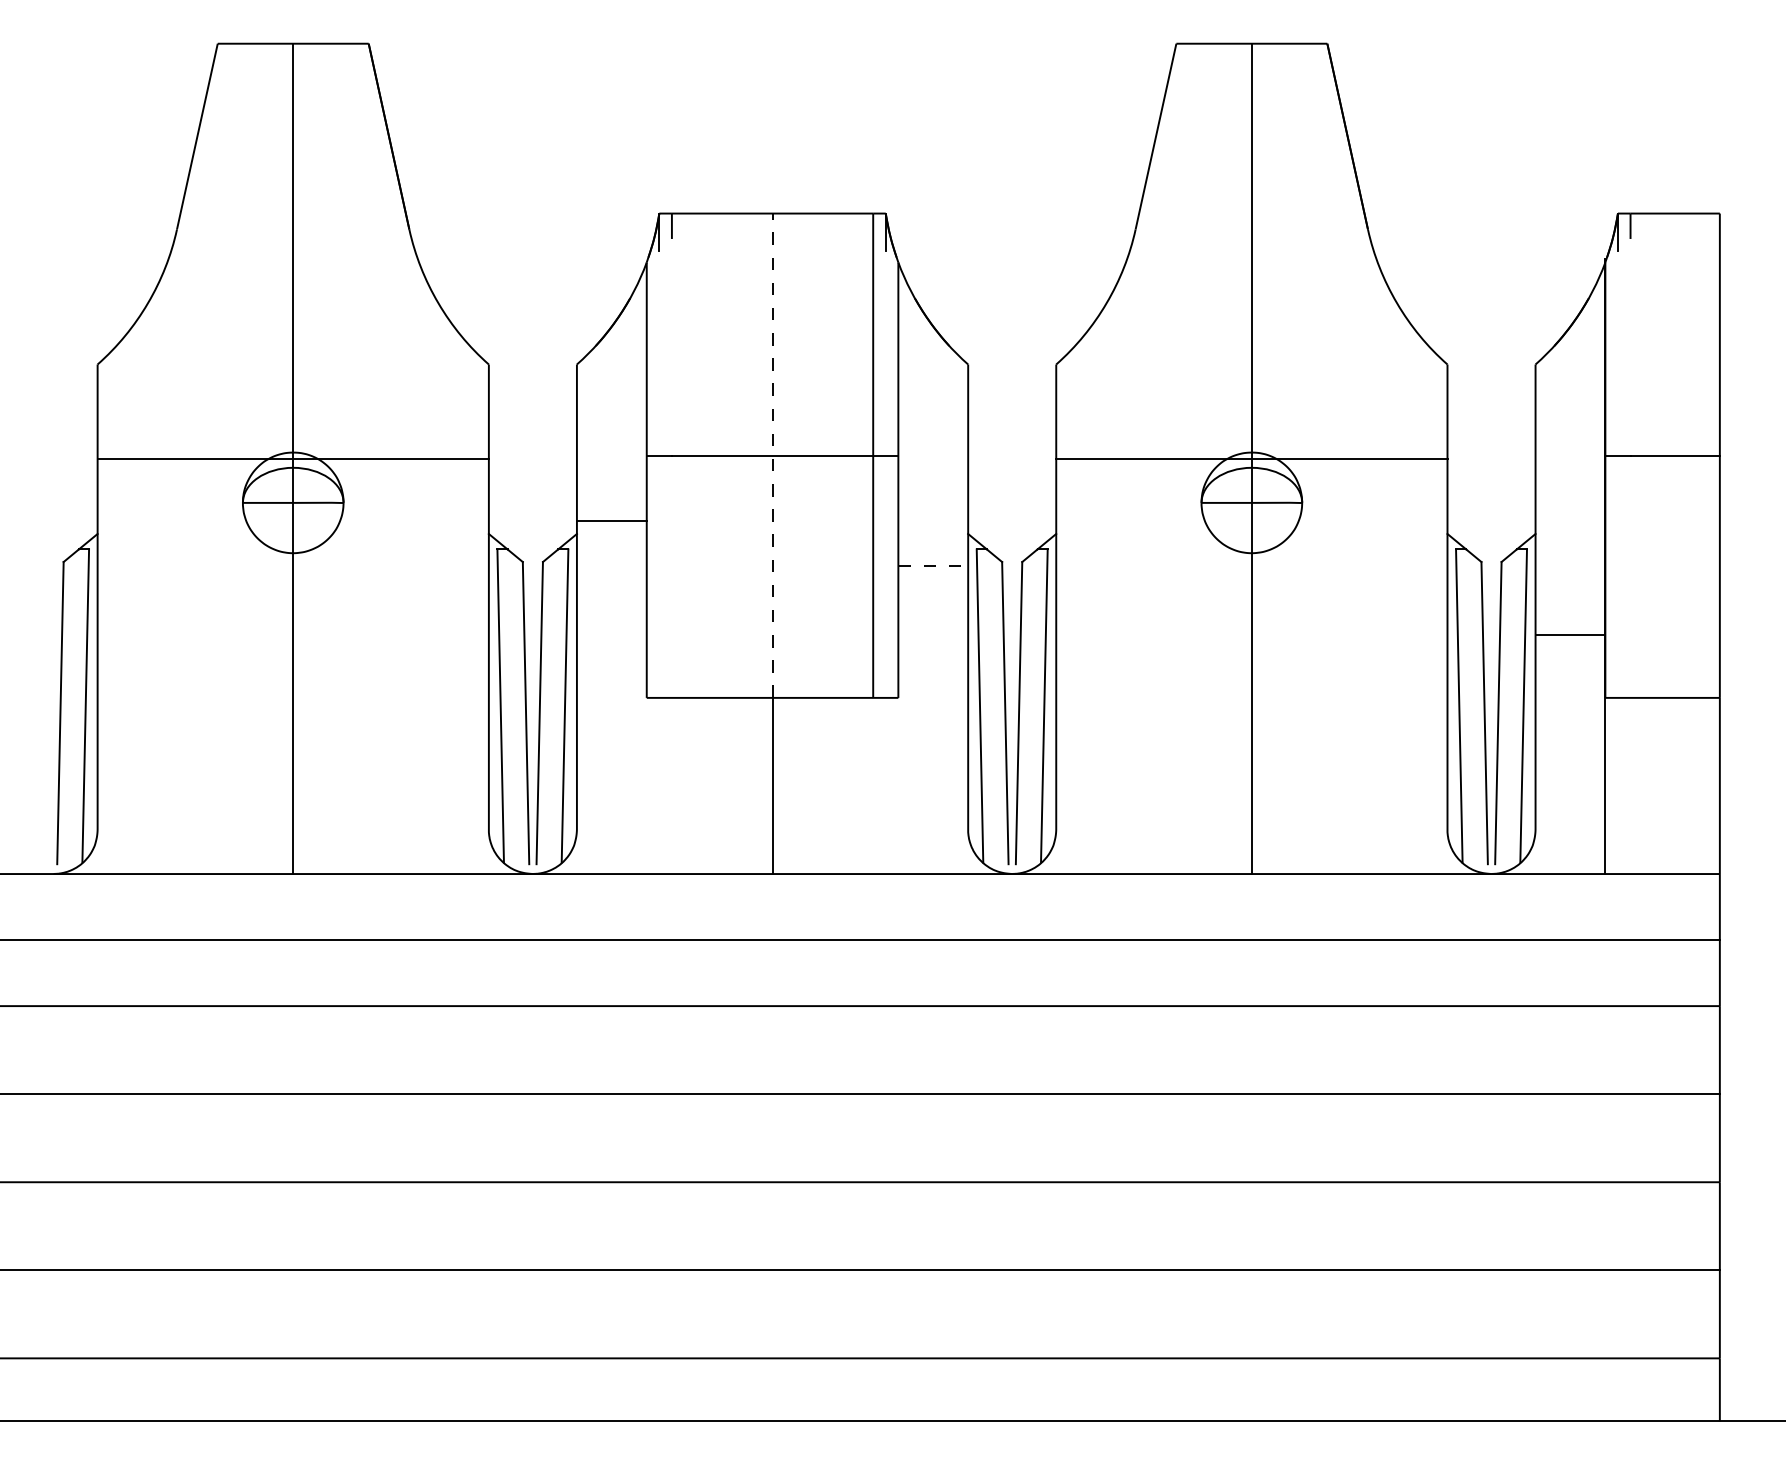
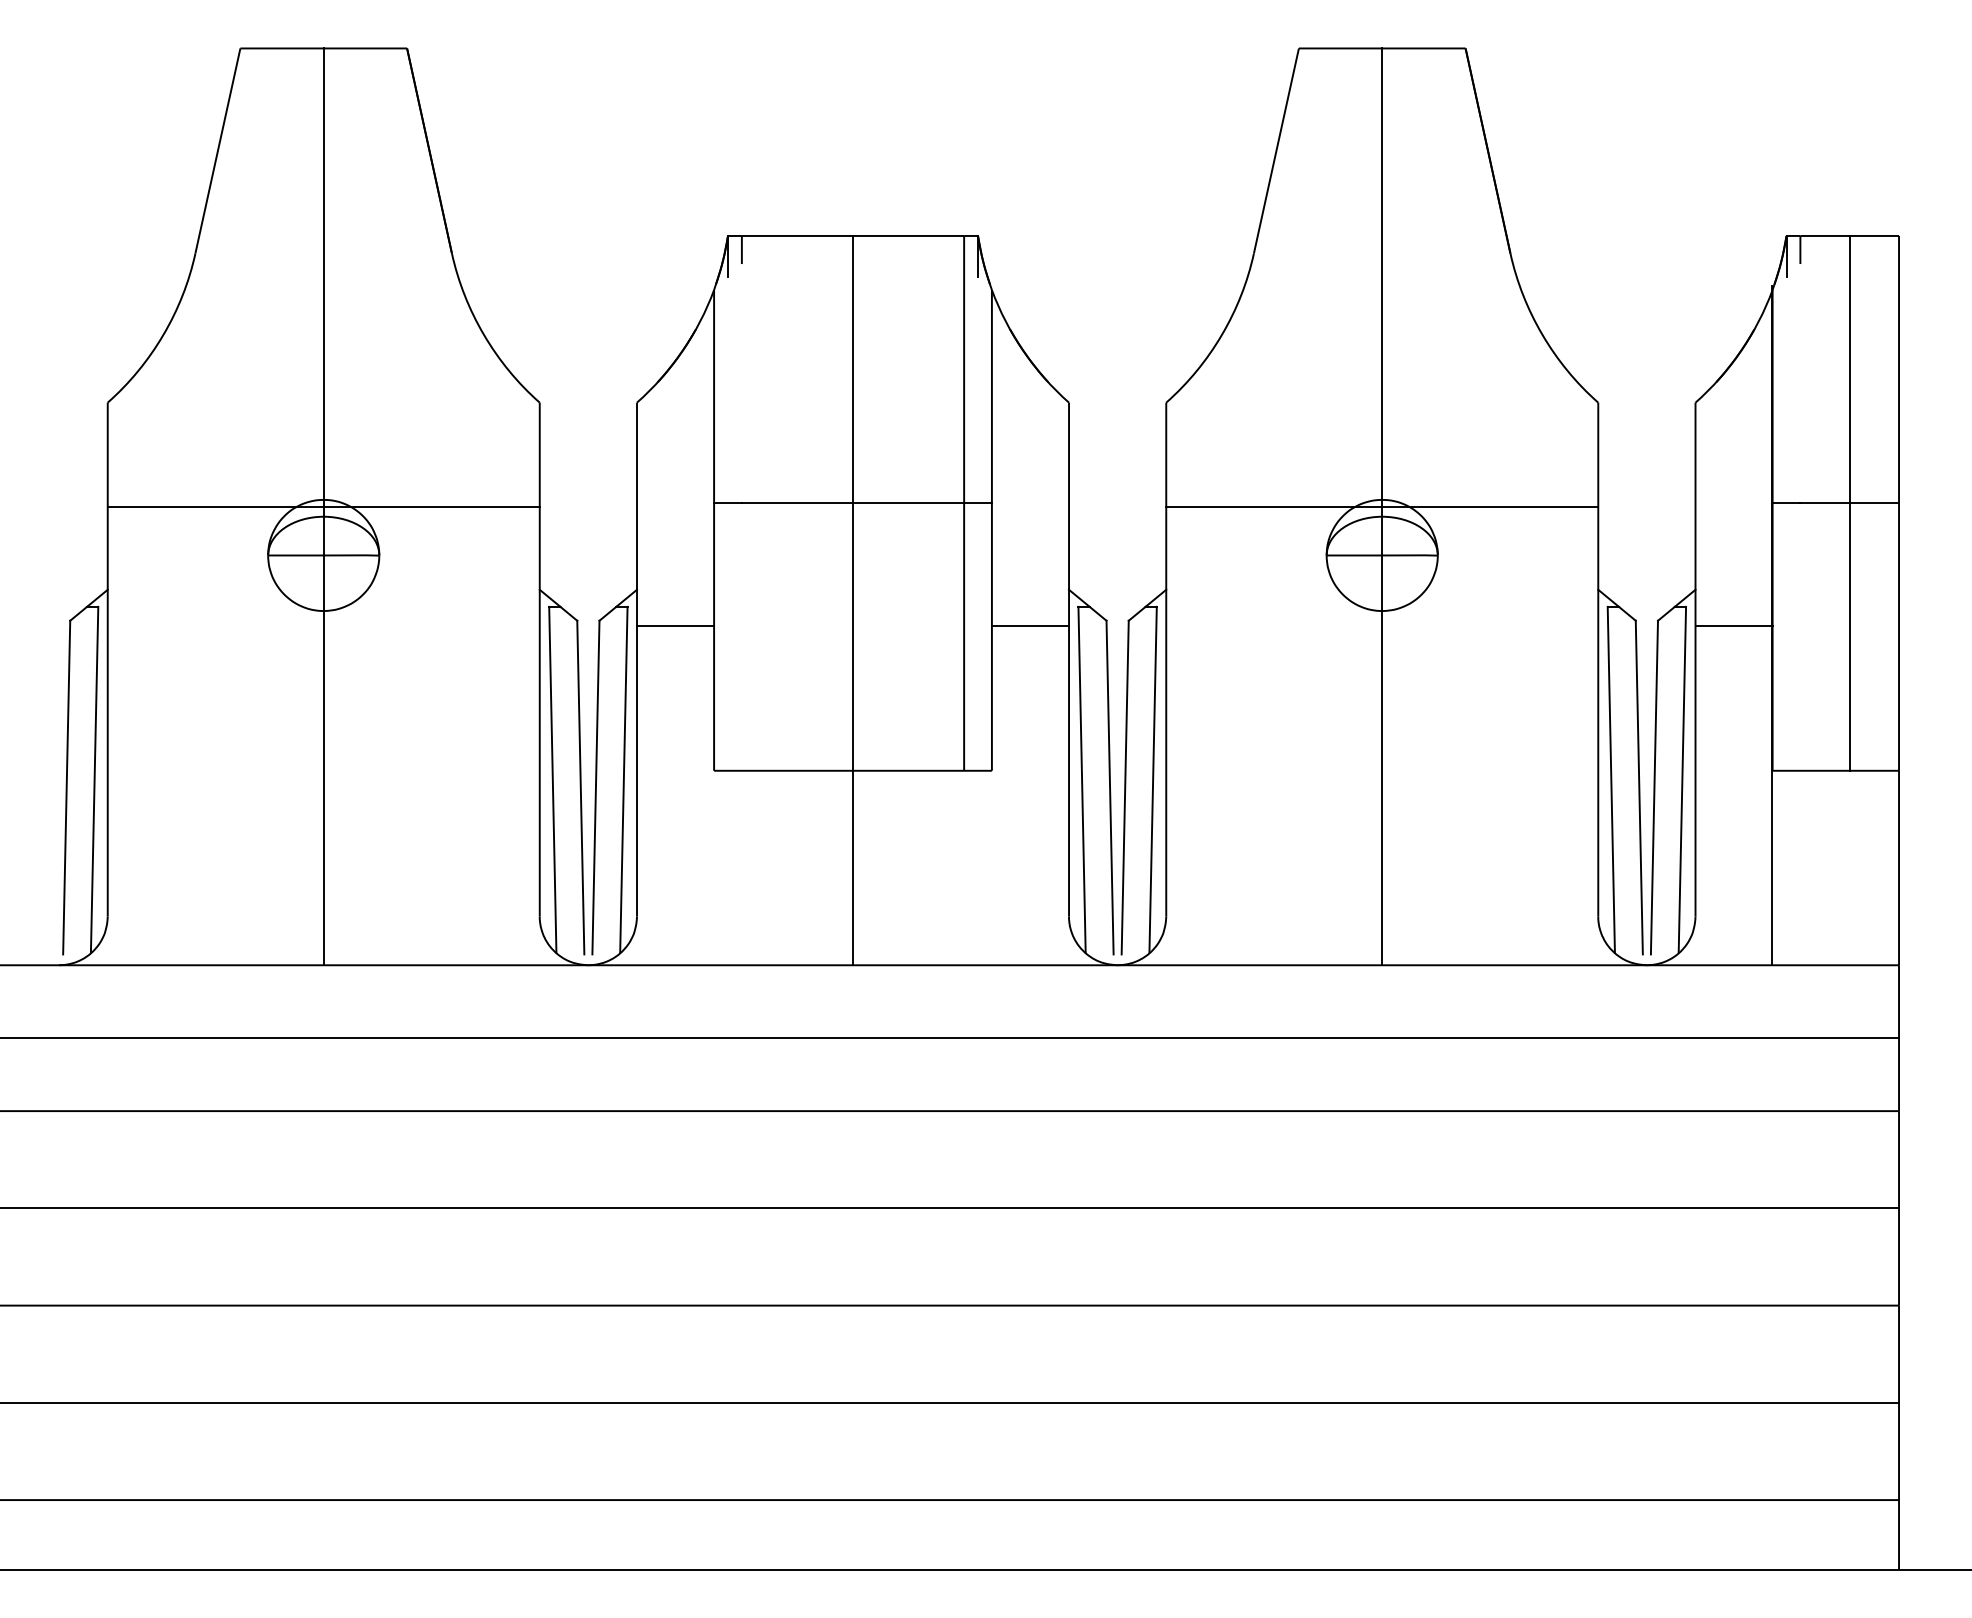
line: (772, 455) -> (852, 503), dashed -> solid
line: (1675, 455) -> (1850, 503), added
line: (611, 521) -> (675, 625), moved
line: (933, 566) -> (1030, 625), dashed -> solid
line: (1570, 635) -> (1734, 625), moved

